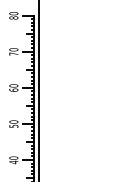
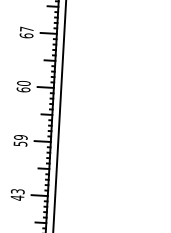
text: (13, 51) -> (26, 31), 70 -> 67
text: (14, 121) -> (21, 136), 50 -> 59
text: (13, 157) -> (17, 190), 40 -> 43

